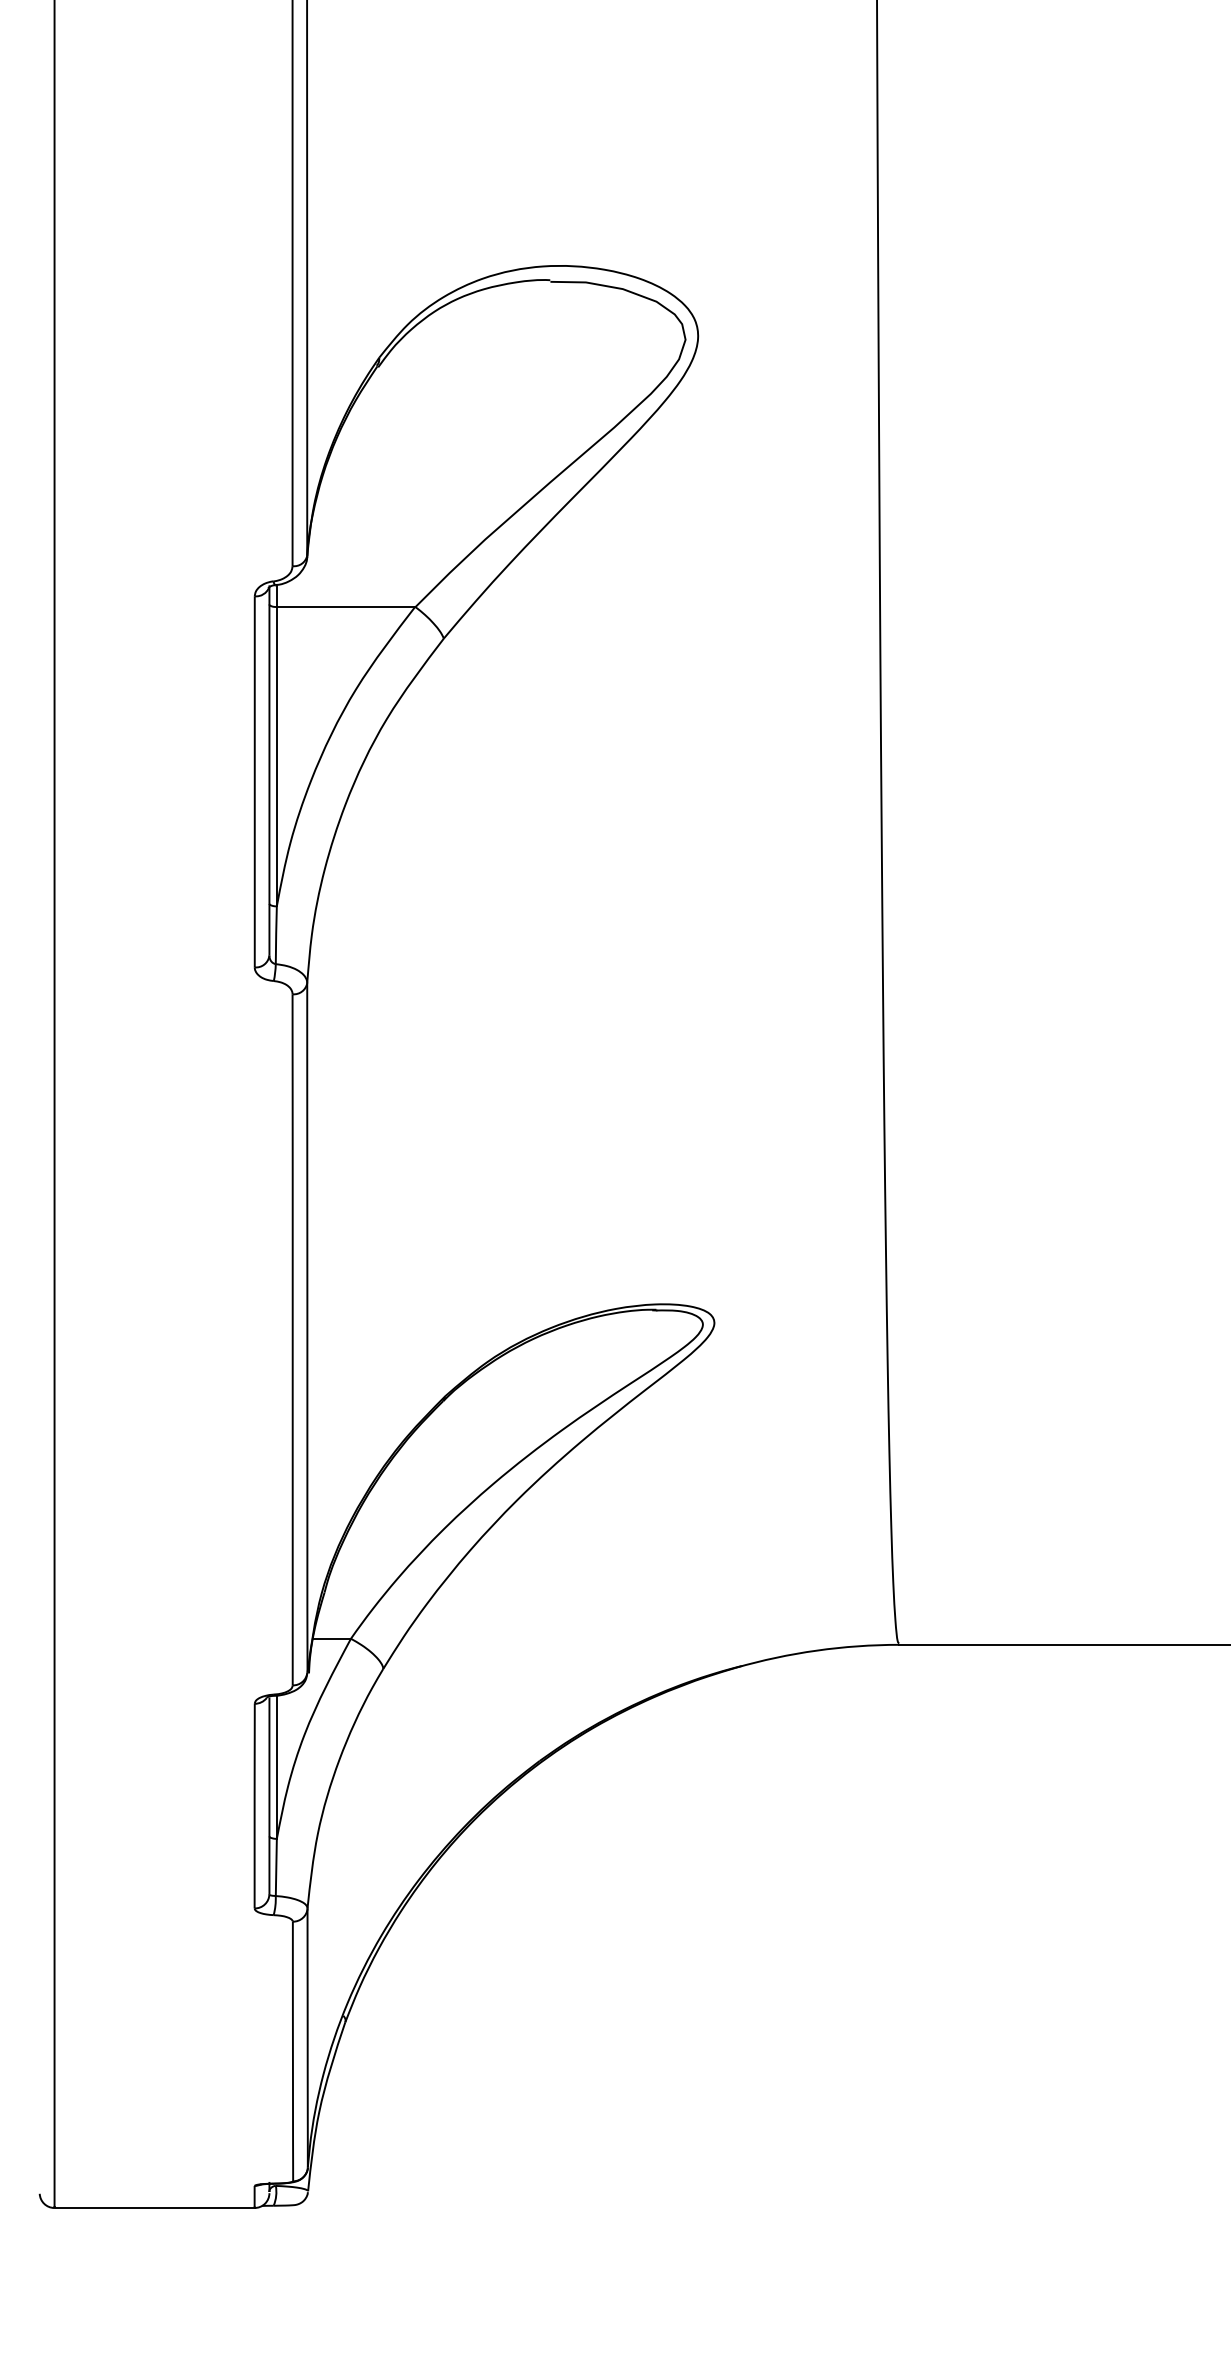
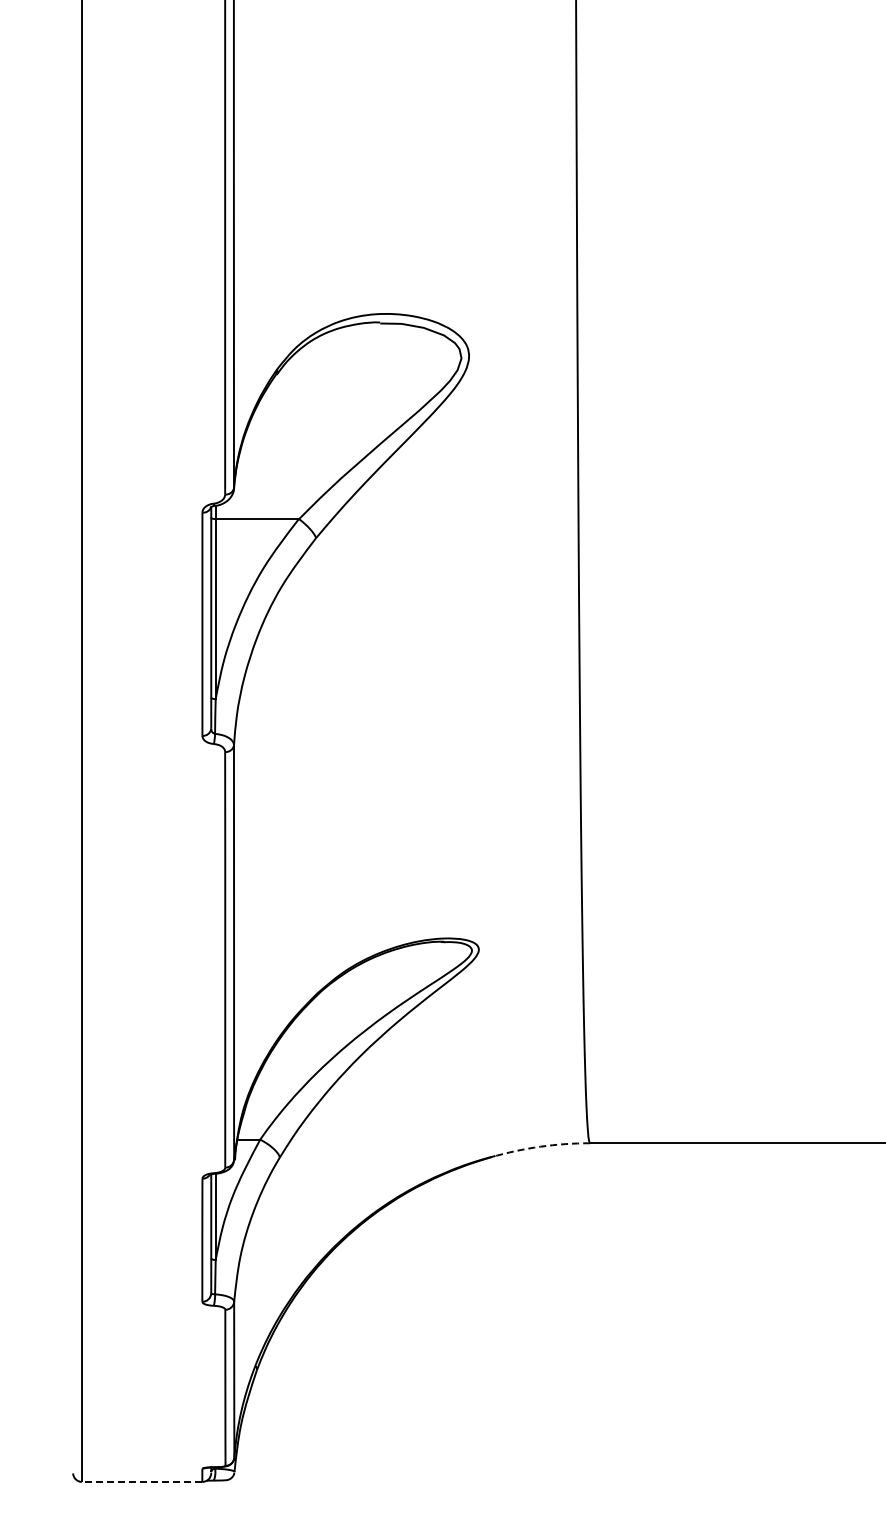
arc: (816, 1650) -> (540, 1146), solid -> dashed
line: (153, 2207) -> (141, 1481), solid -> dashed

